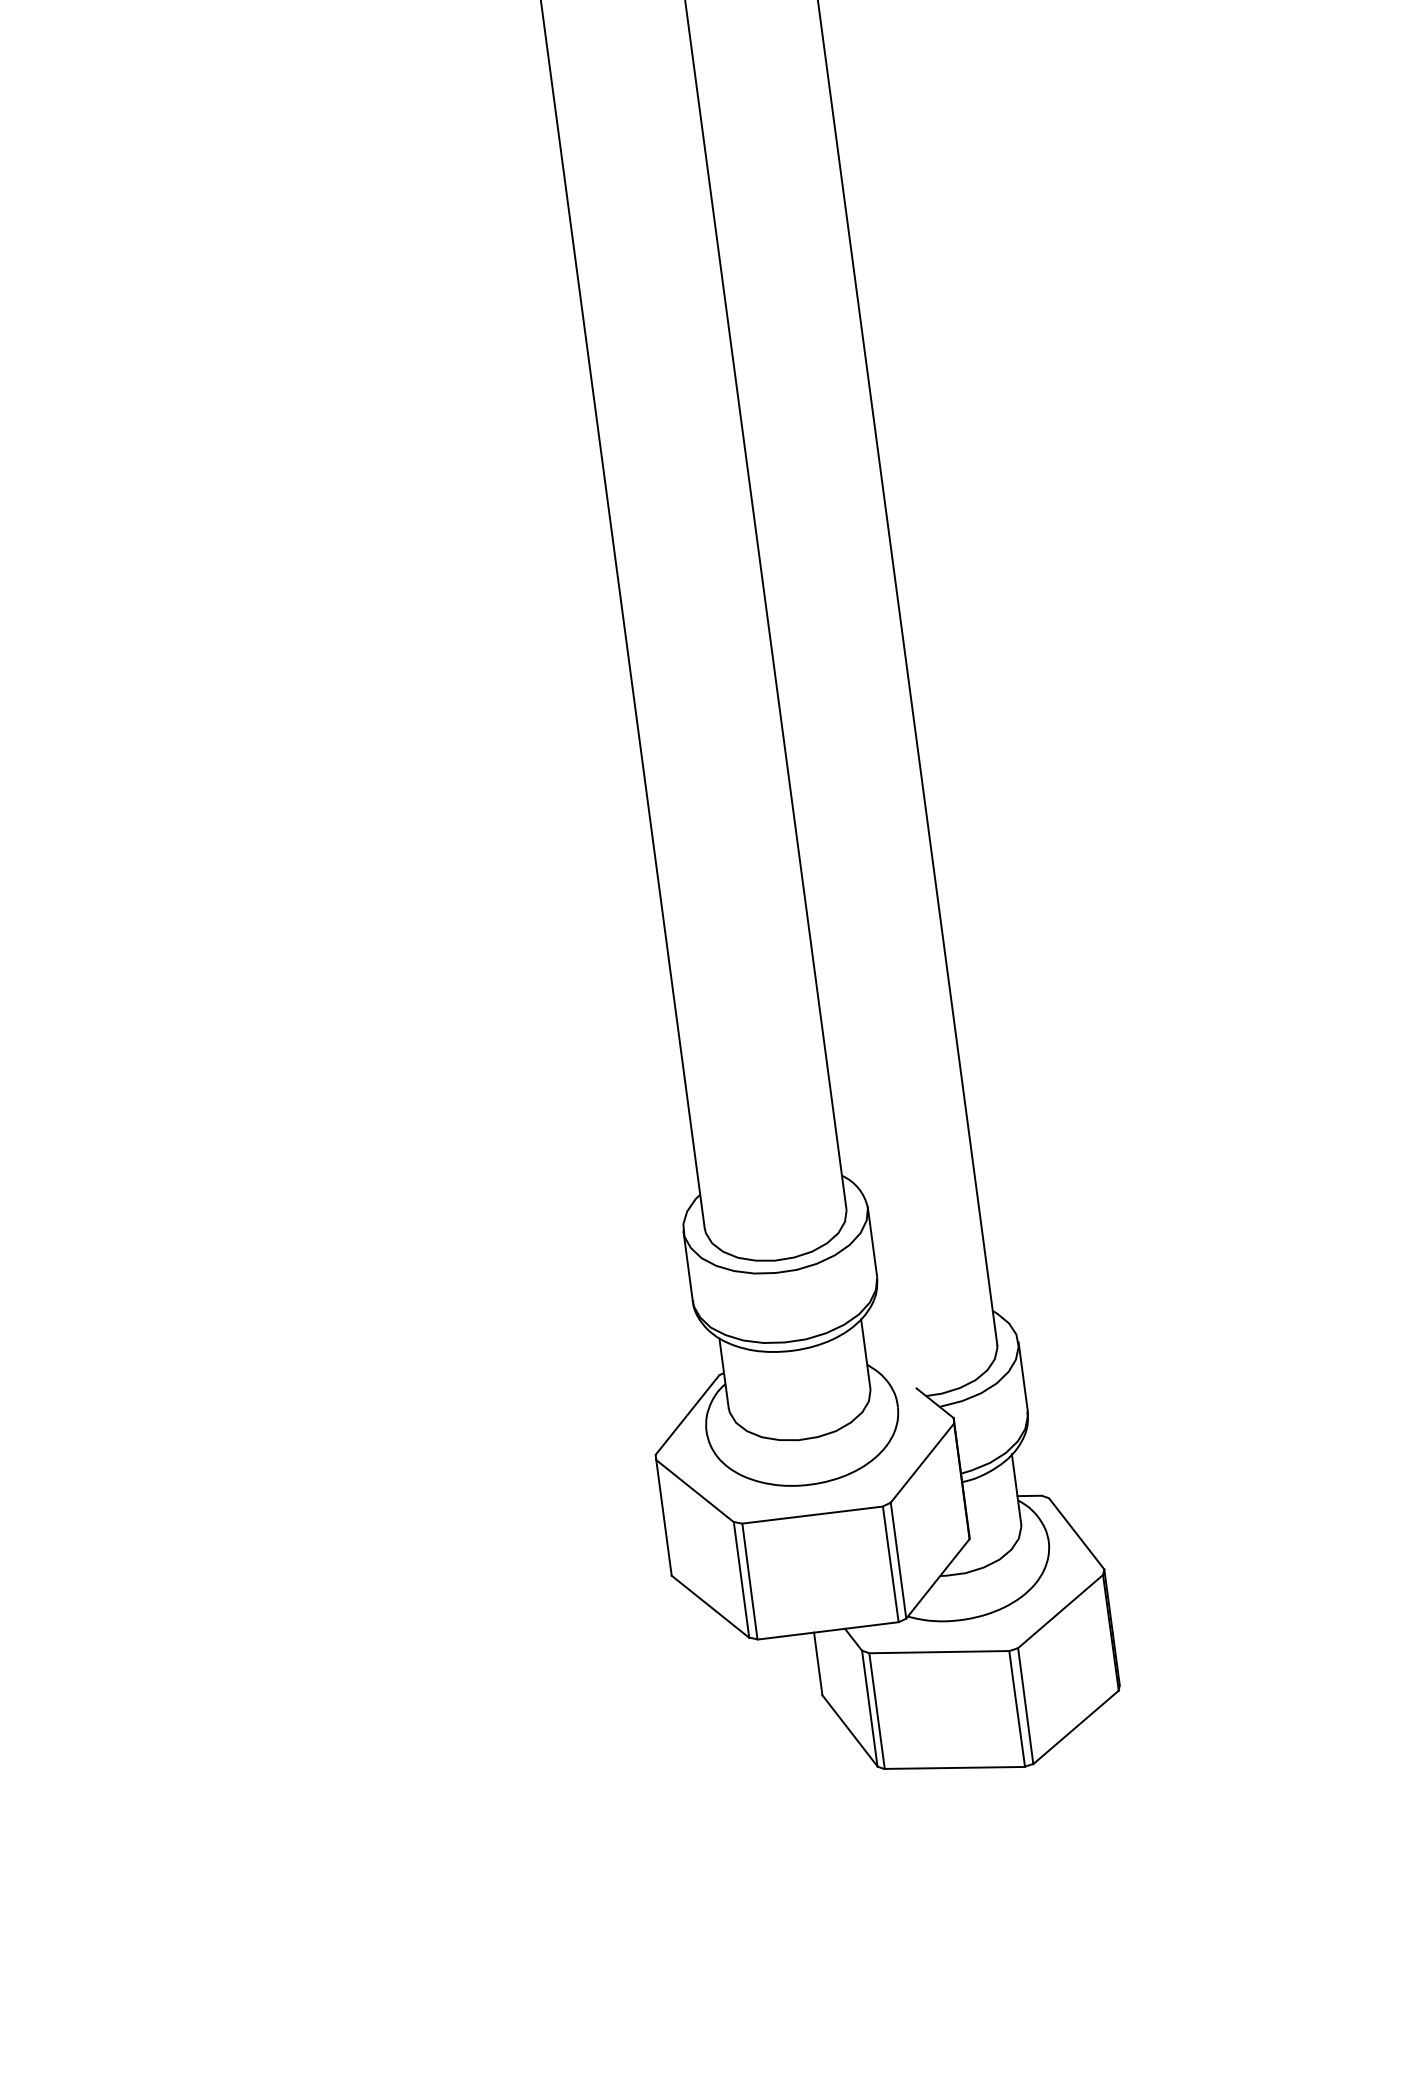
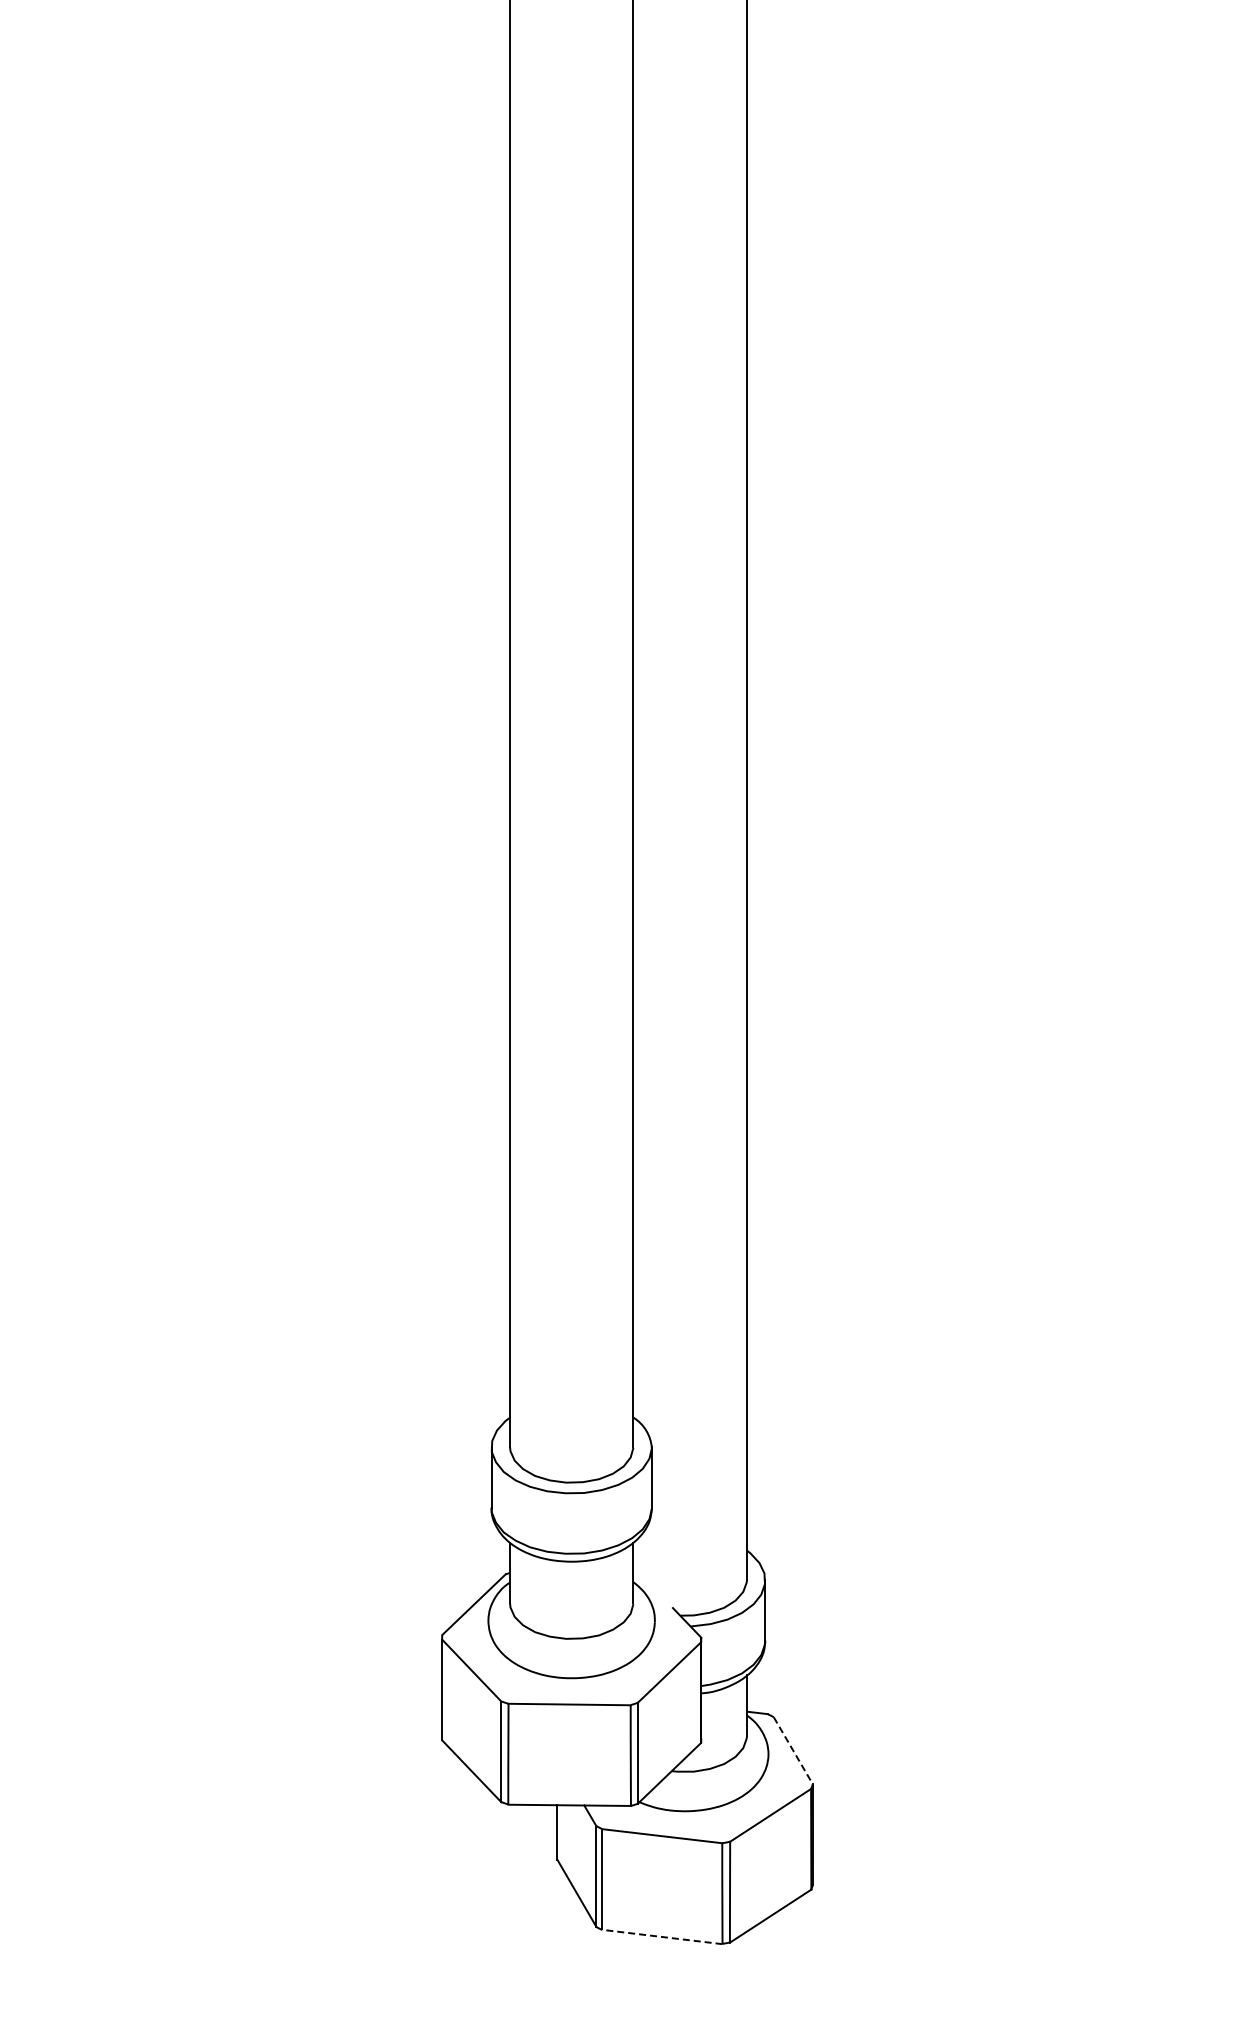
line: (1076, 1533) -> (793, 1750), solid -> dashed
line: (955, 1768) -> (662, 1937), solid -> dashed

